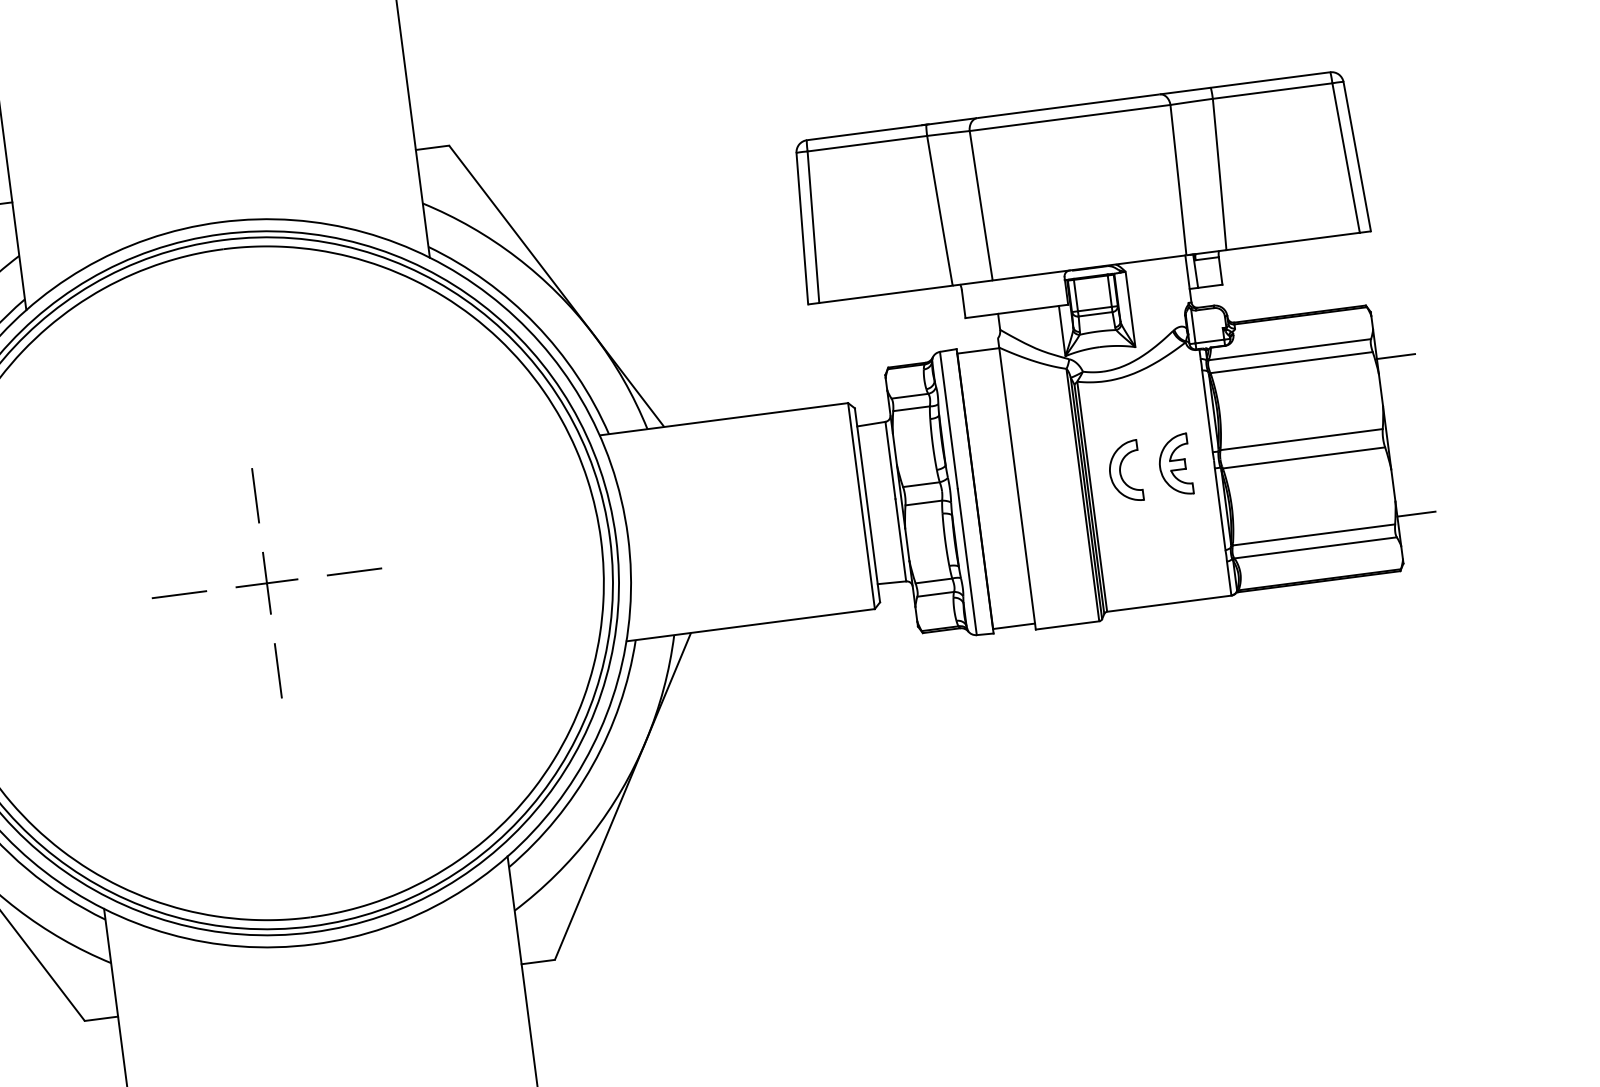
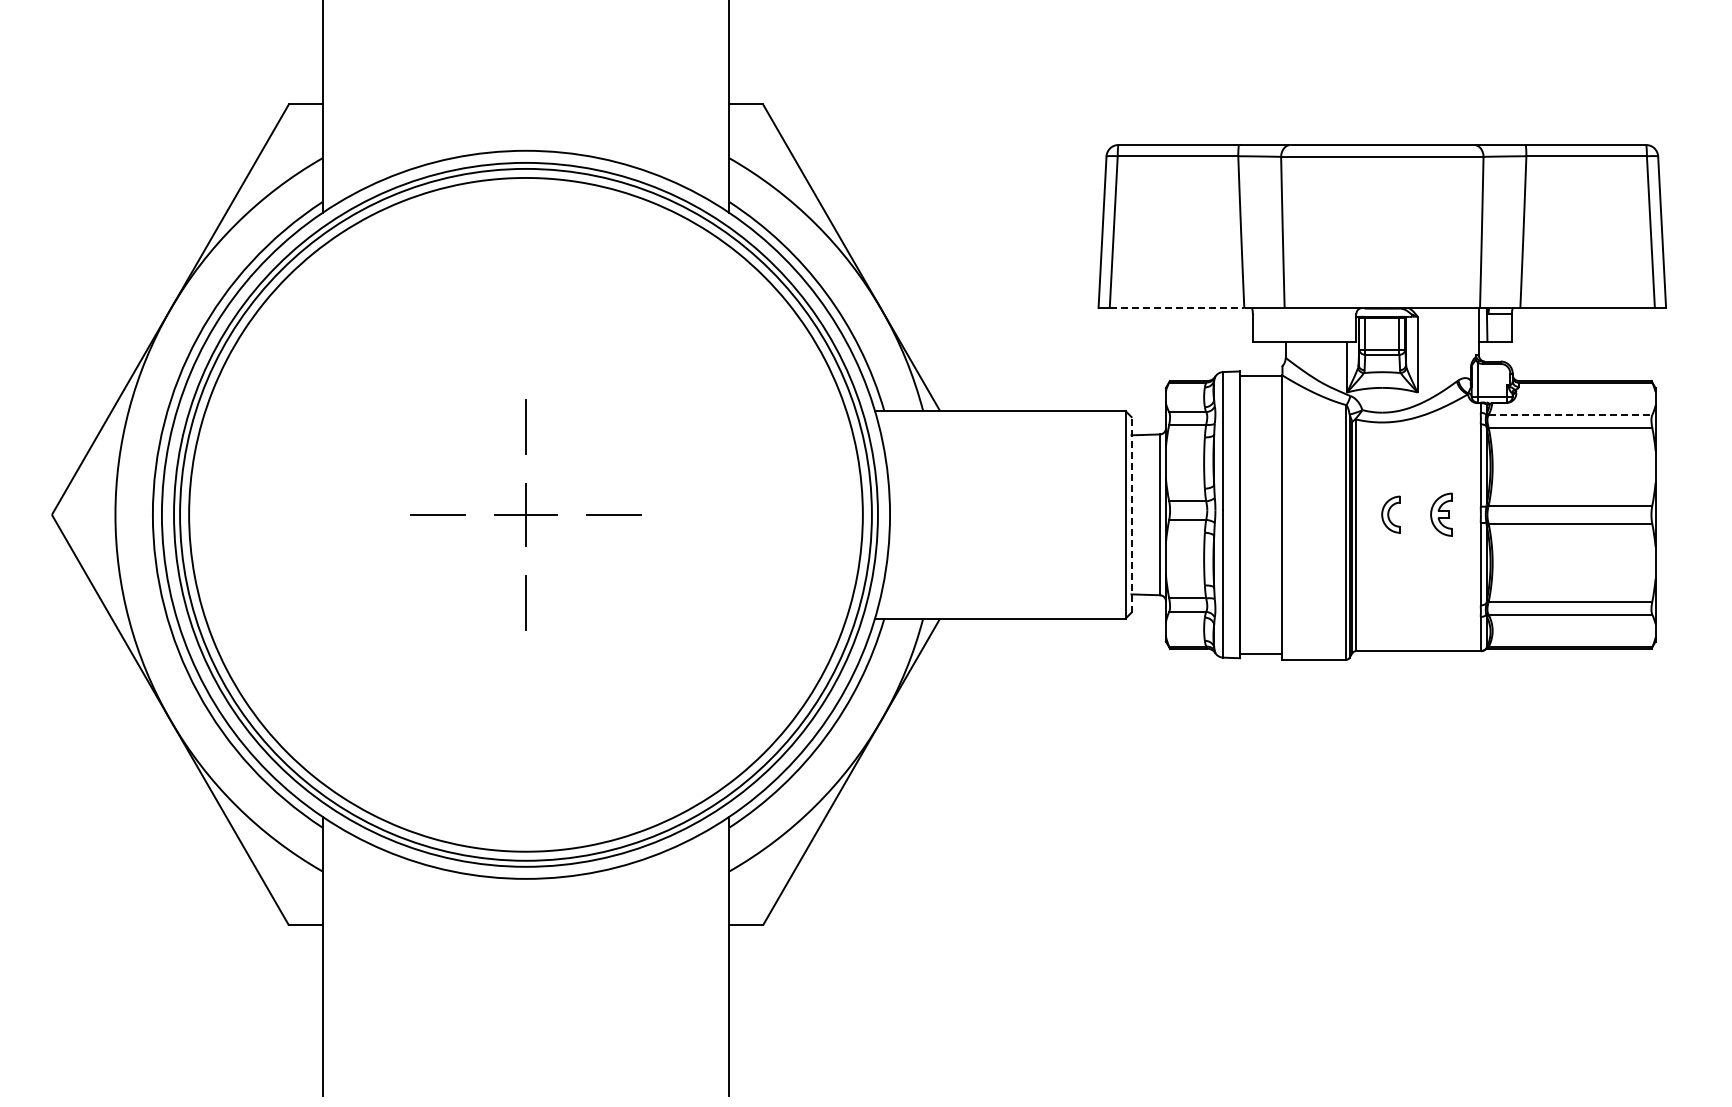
line: (886, 294) -> (1177, 308), solid -> dashed
line: (1289, 349) -> (1570, 414), solid -> dashed
line: (1395, 356) -> (1674, 435), removed
part: (1174, 465) -> (1441, 514), size x0.7
part: (1124, 471) -> (1390, 514), size x0.6
line: (867, 504) -> (1131, 514), solid -> dashed
line: (1416, 514) -> (1674, 594), removed

